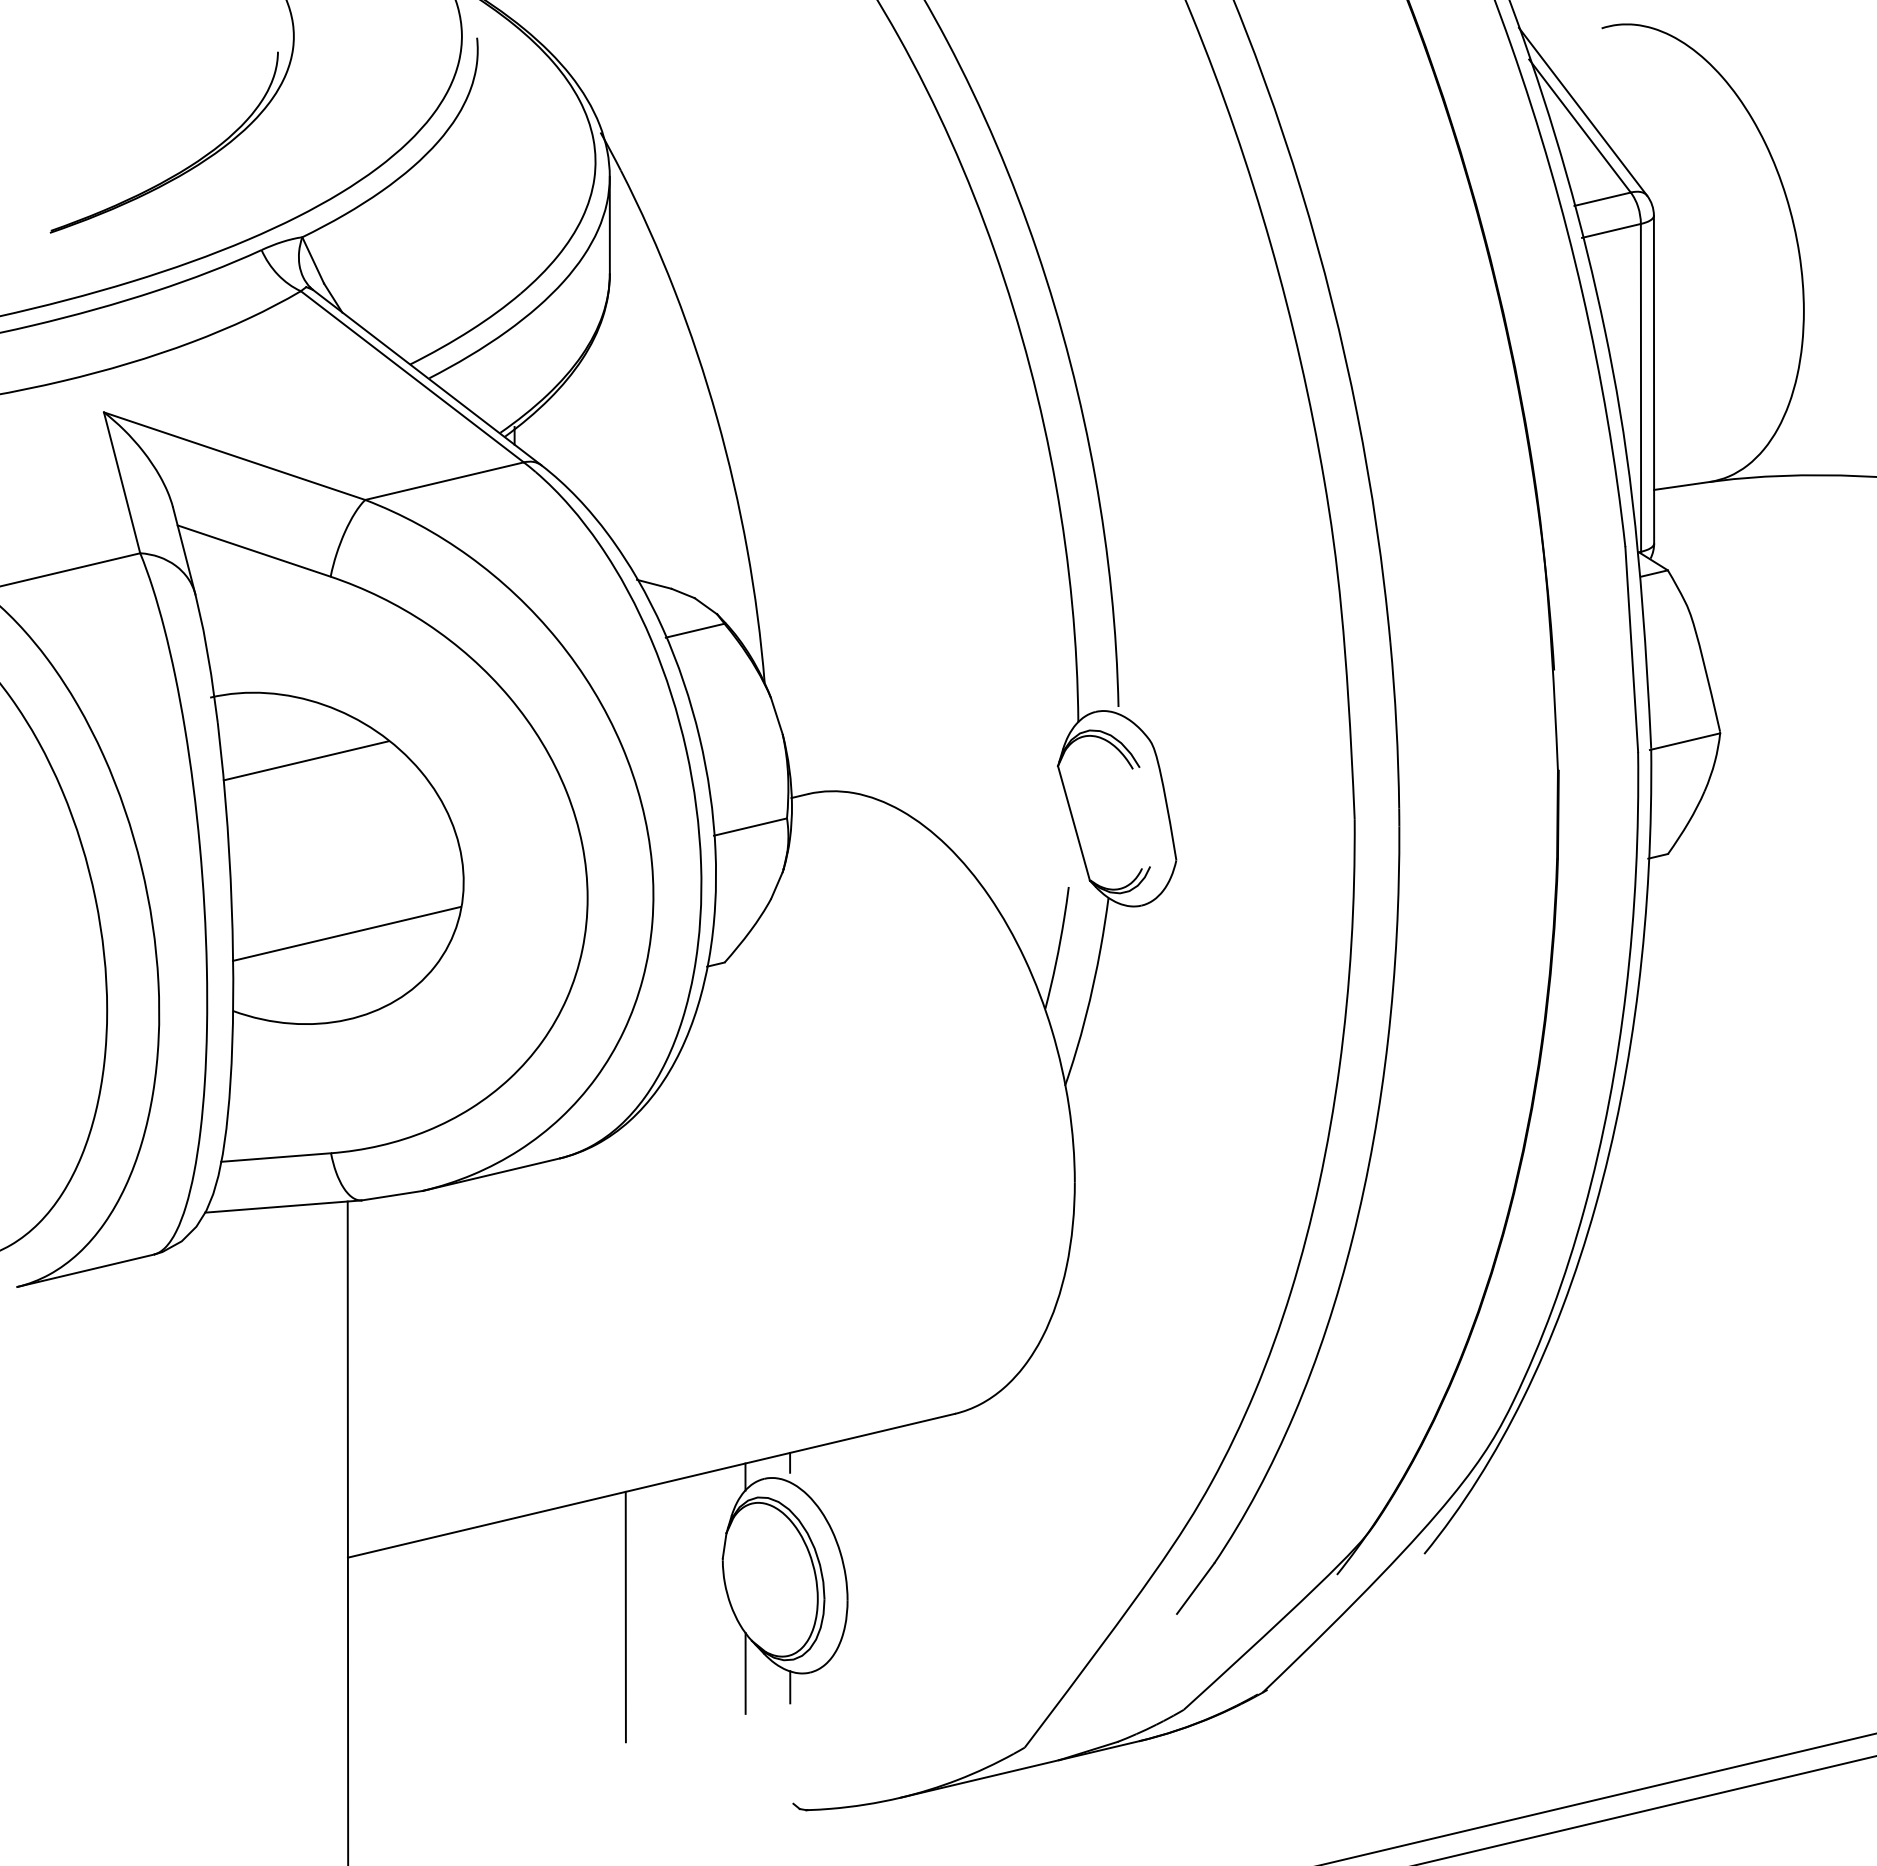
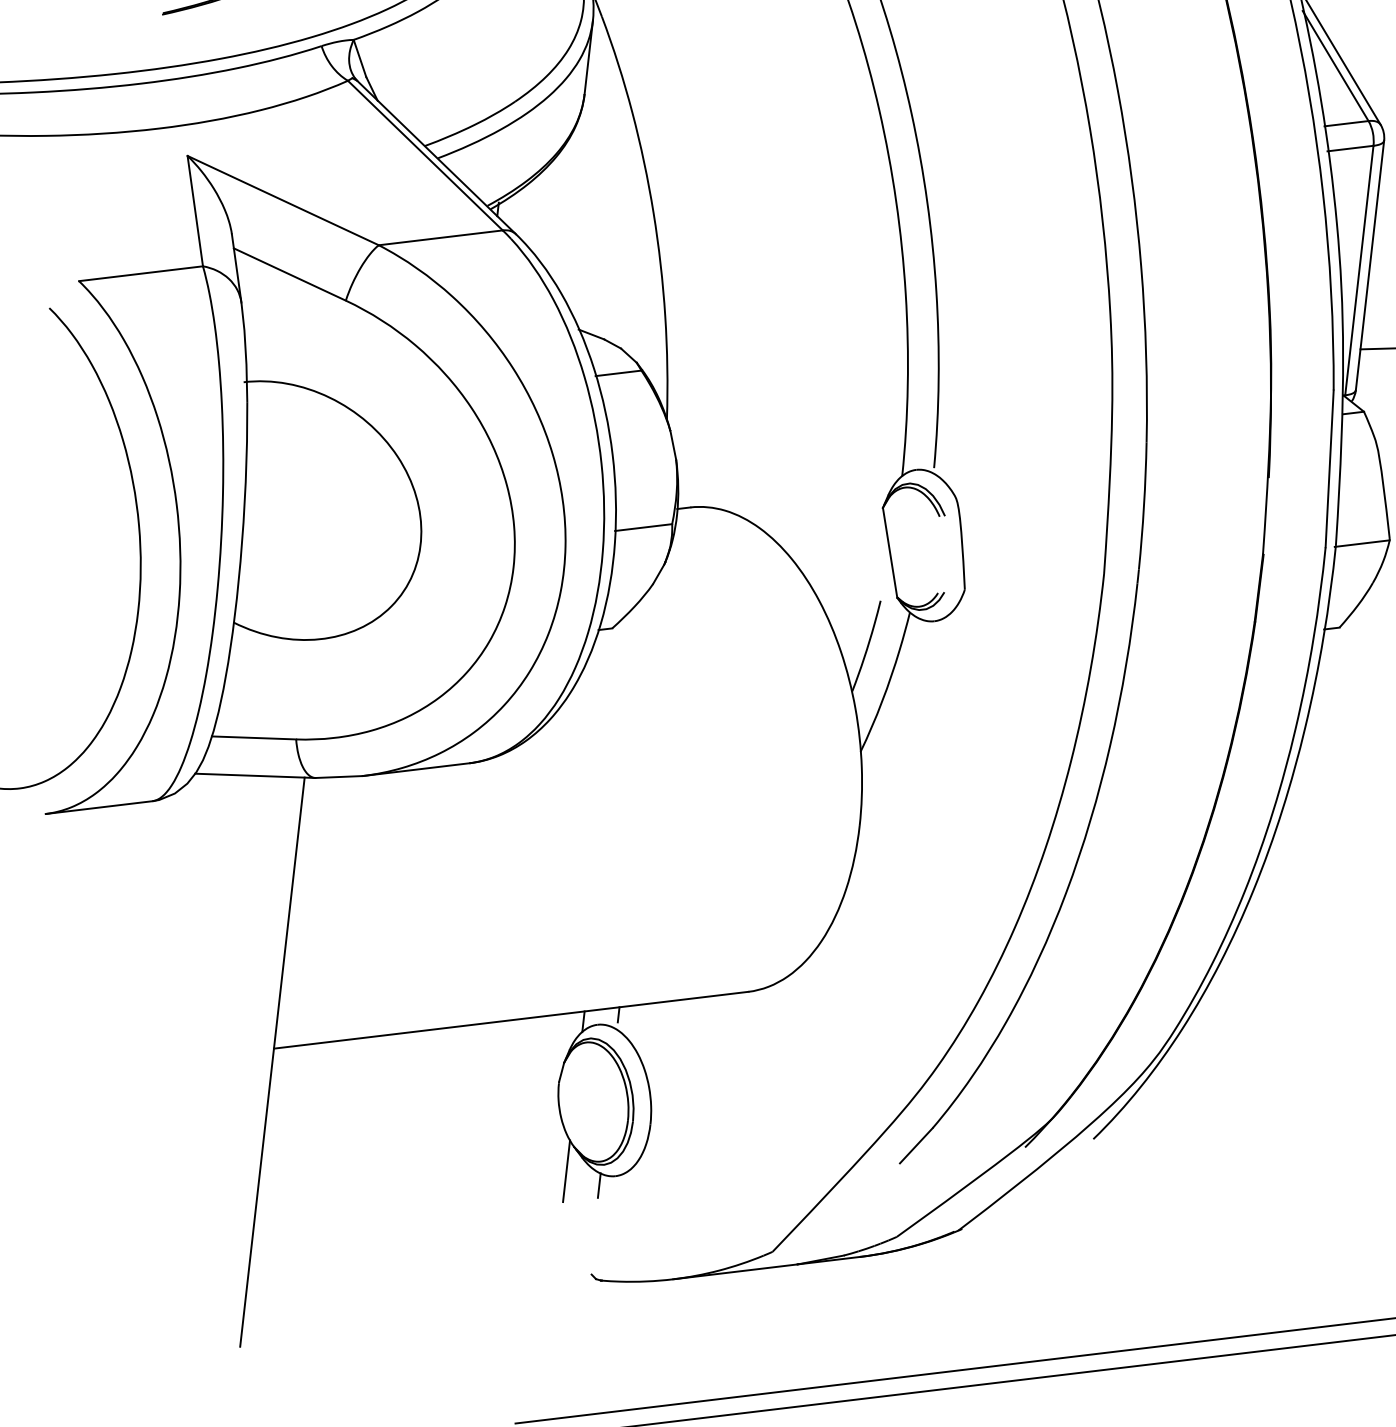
line: (305, 760) -> (310, 438), removed
line: (346, 933) -> (326, 573), removed
line: (625, 1616) -> (480, 1117), removed

